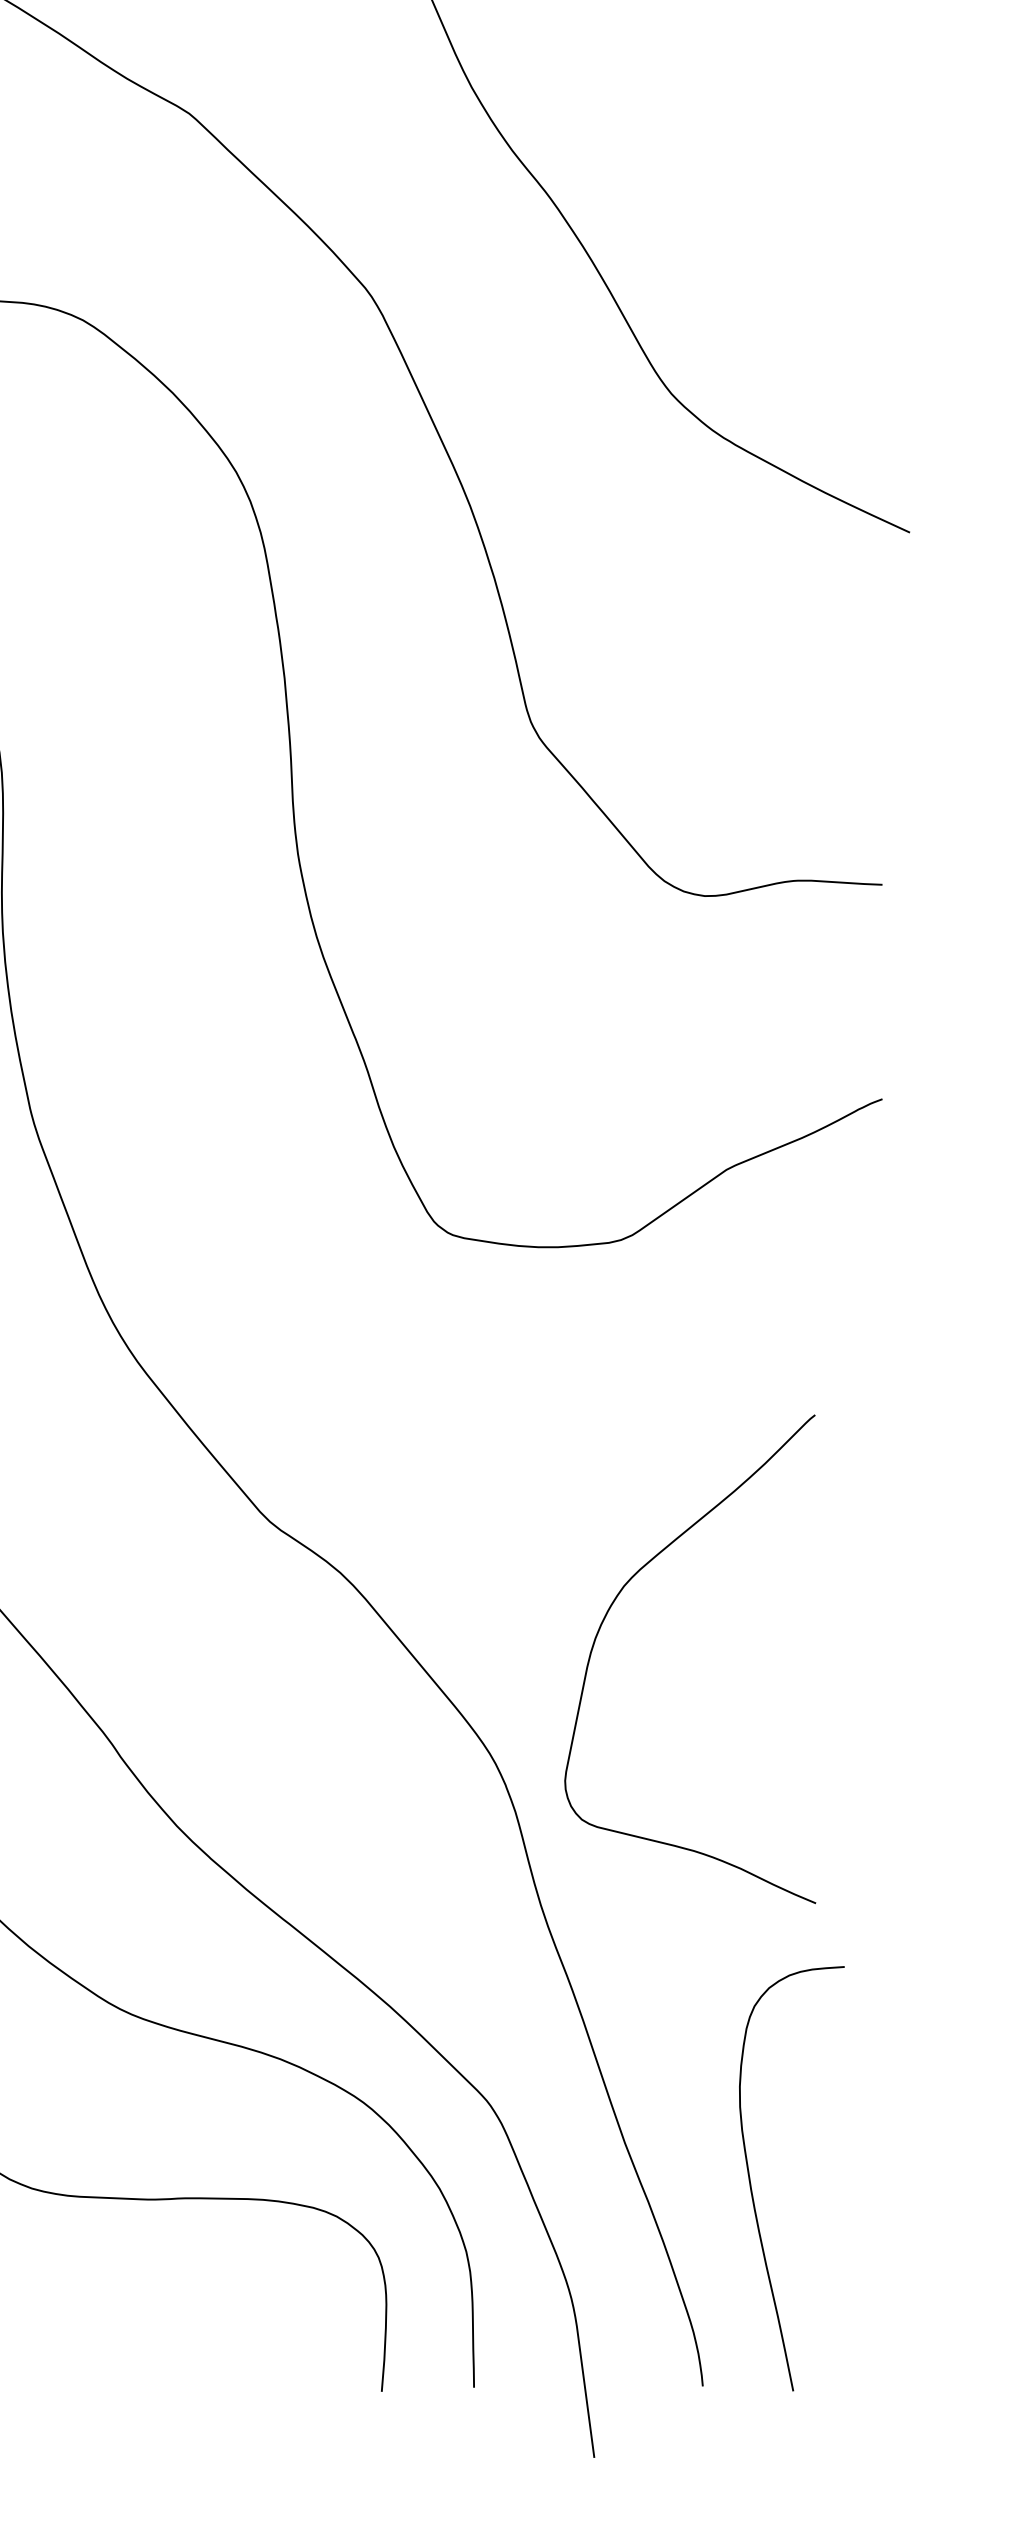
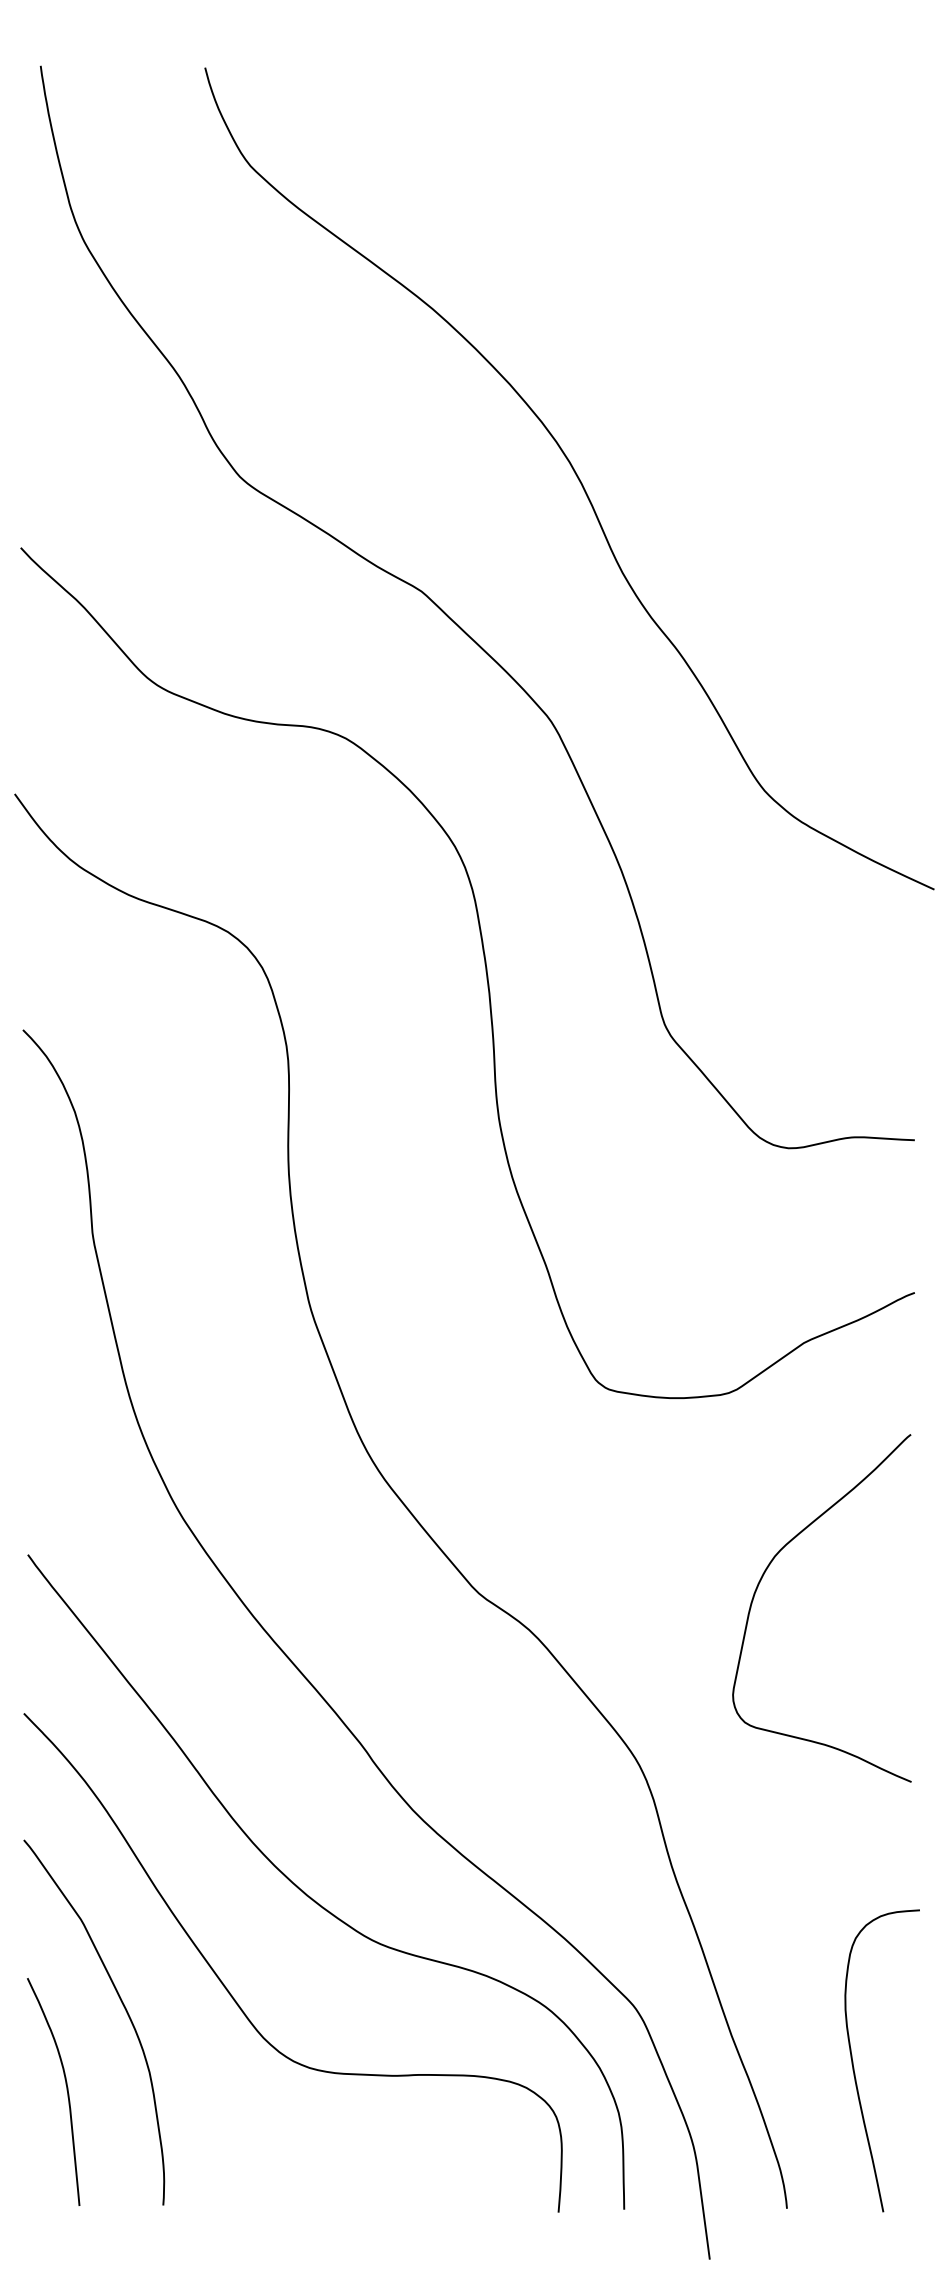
curve: (606, 1617) -> (762, 1578), moved
curve: (752, 2187) -> (854, 2067), moved

